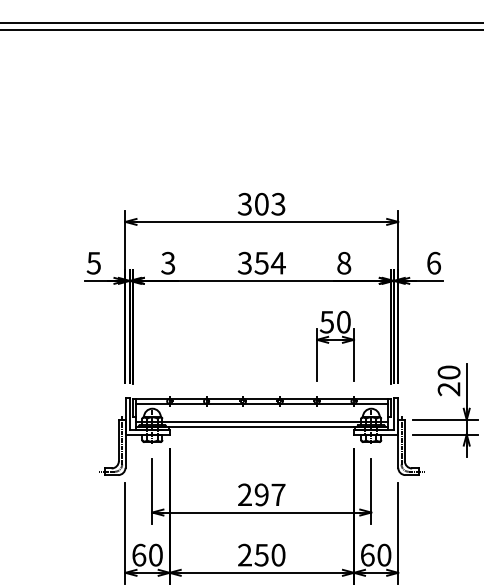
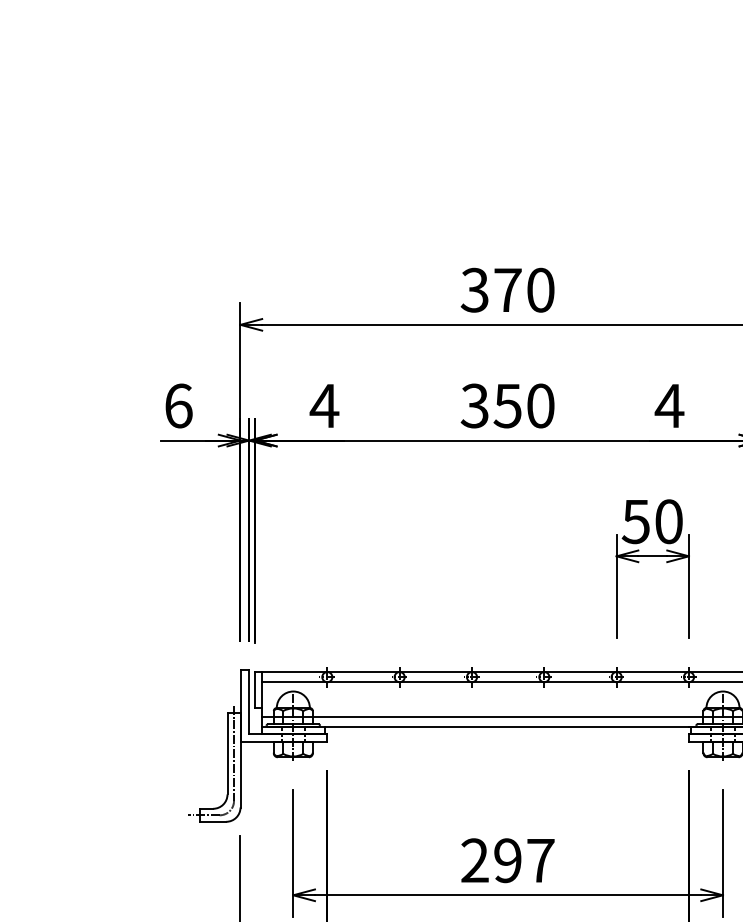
text: (270, 203) -> (525, 288), 303 -> 370
text: (93, 262) -> (177, 404), 5 -> 6
text: (167, 262) -> (322, 404), 3 -> 4
text: (277, 262) -> (538, 404), 354 -> 350
text: (343, 263) -> (668, 406), 8 -> 4

